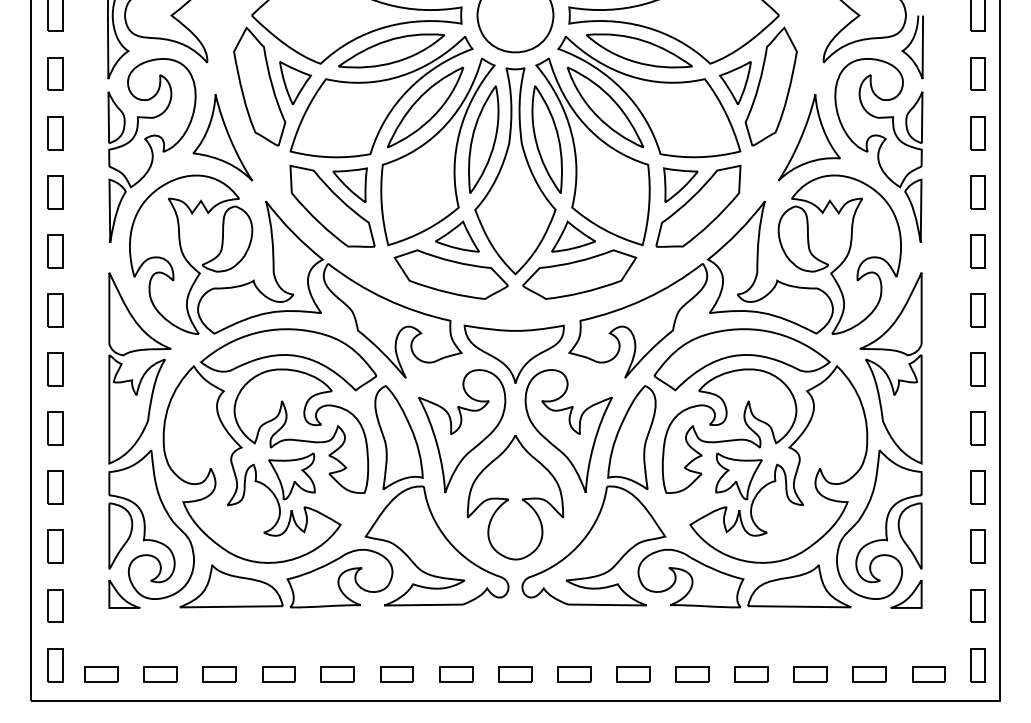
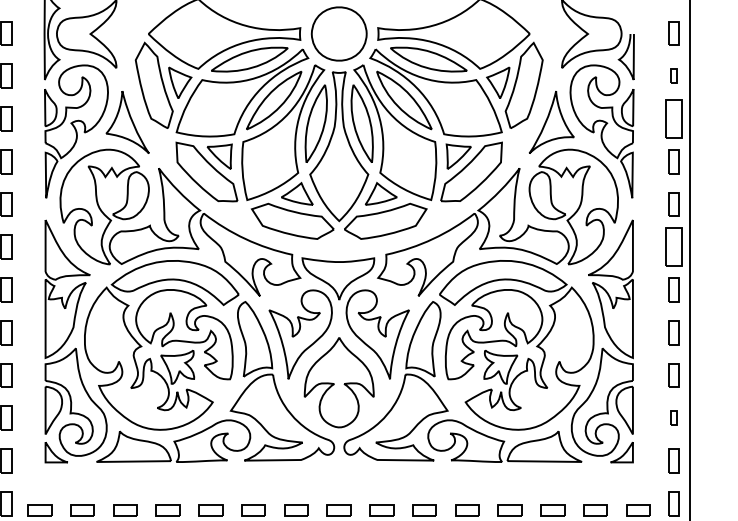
part: (977, 73) -> (673, 75), size x0.6
part: (977, 133) -> (673, 119), size x1.6
part: (977, 310) -> (673, 247), size x1.6
part: (977, 546) -> (673, 417), size x0.6

